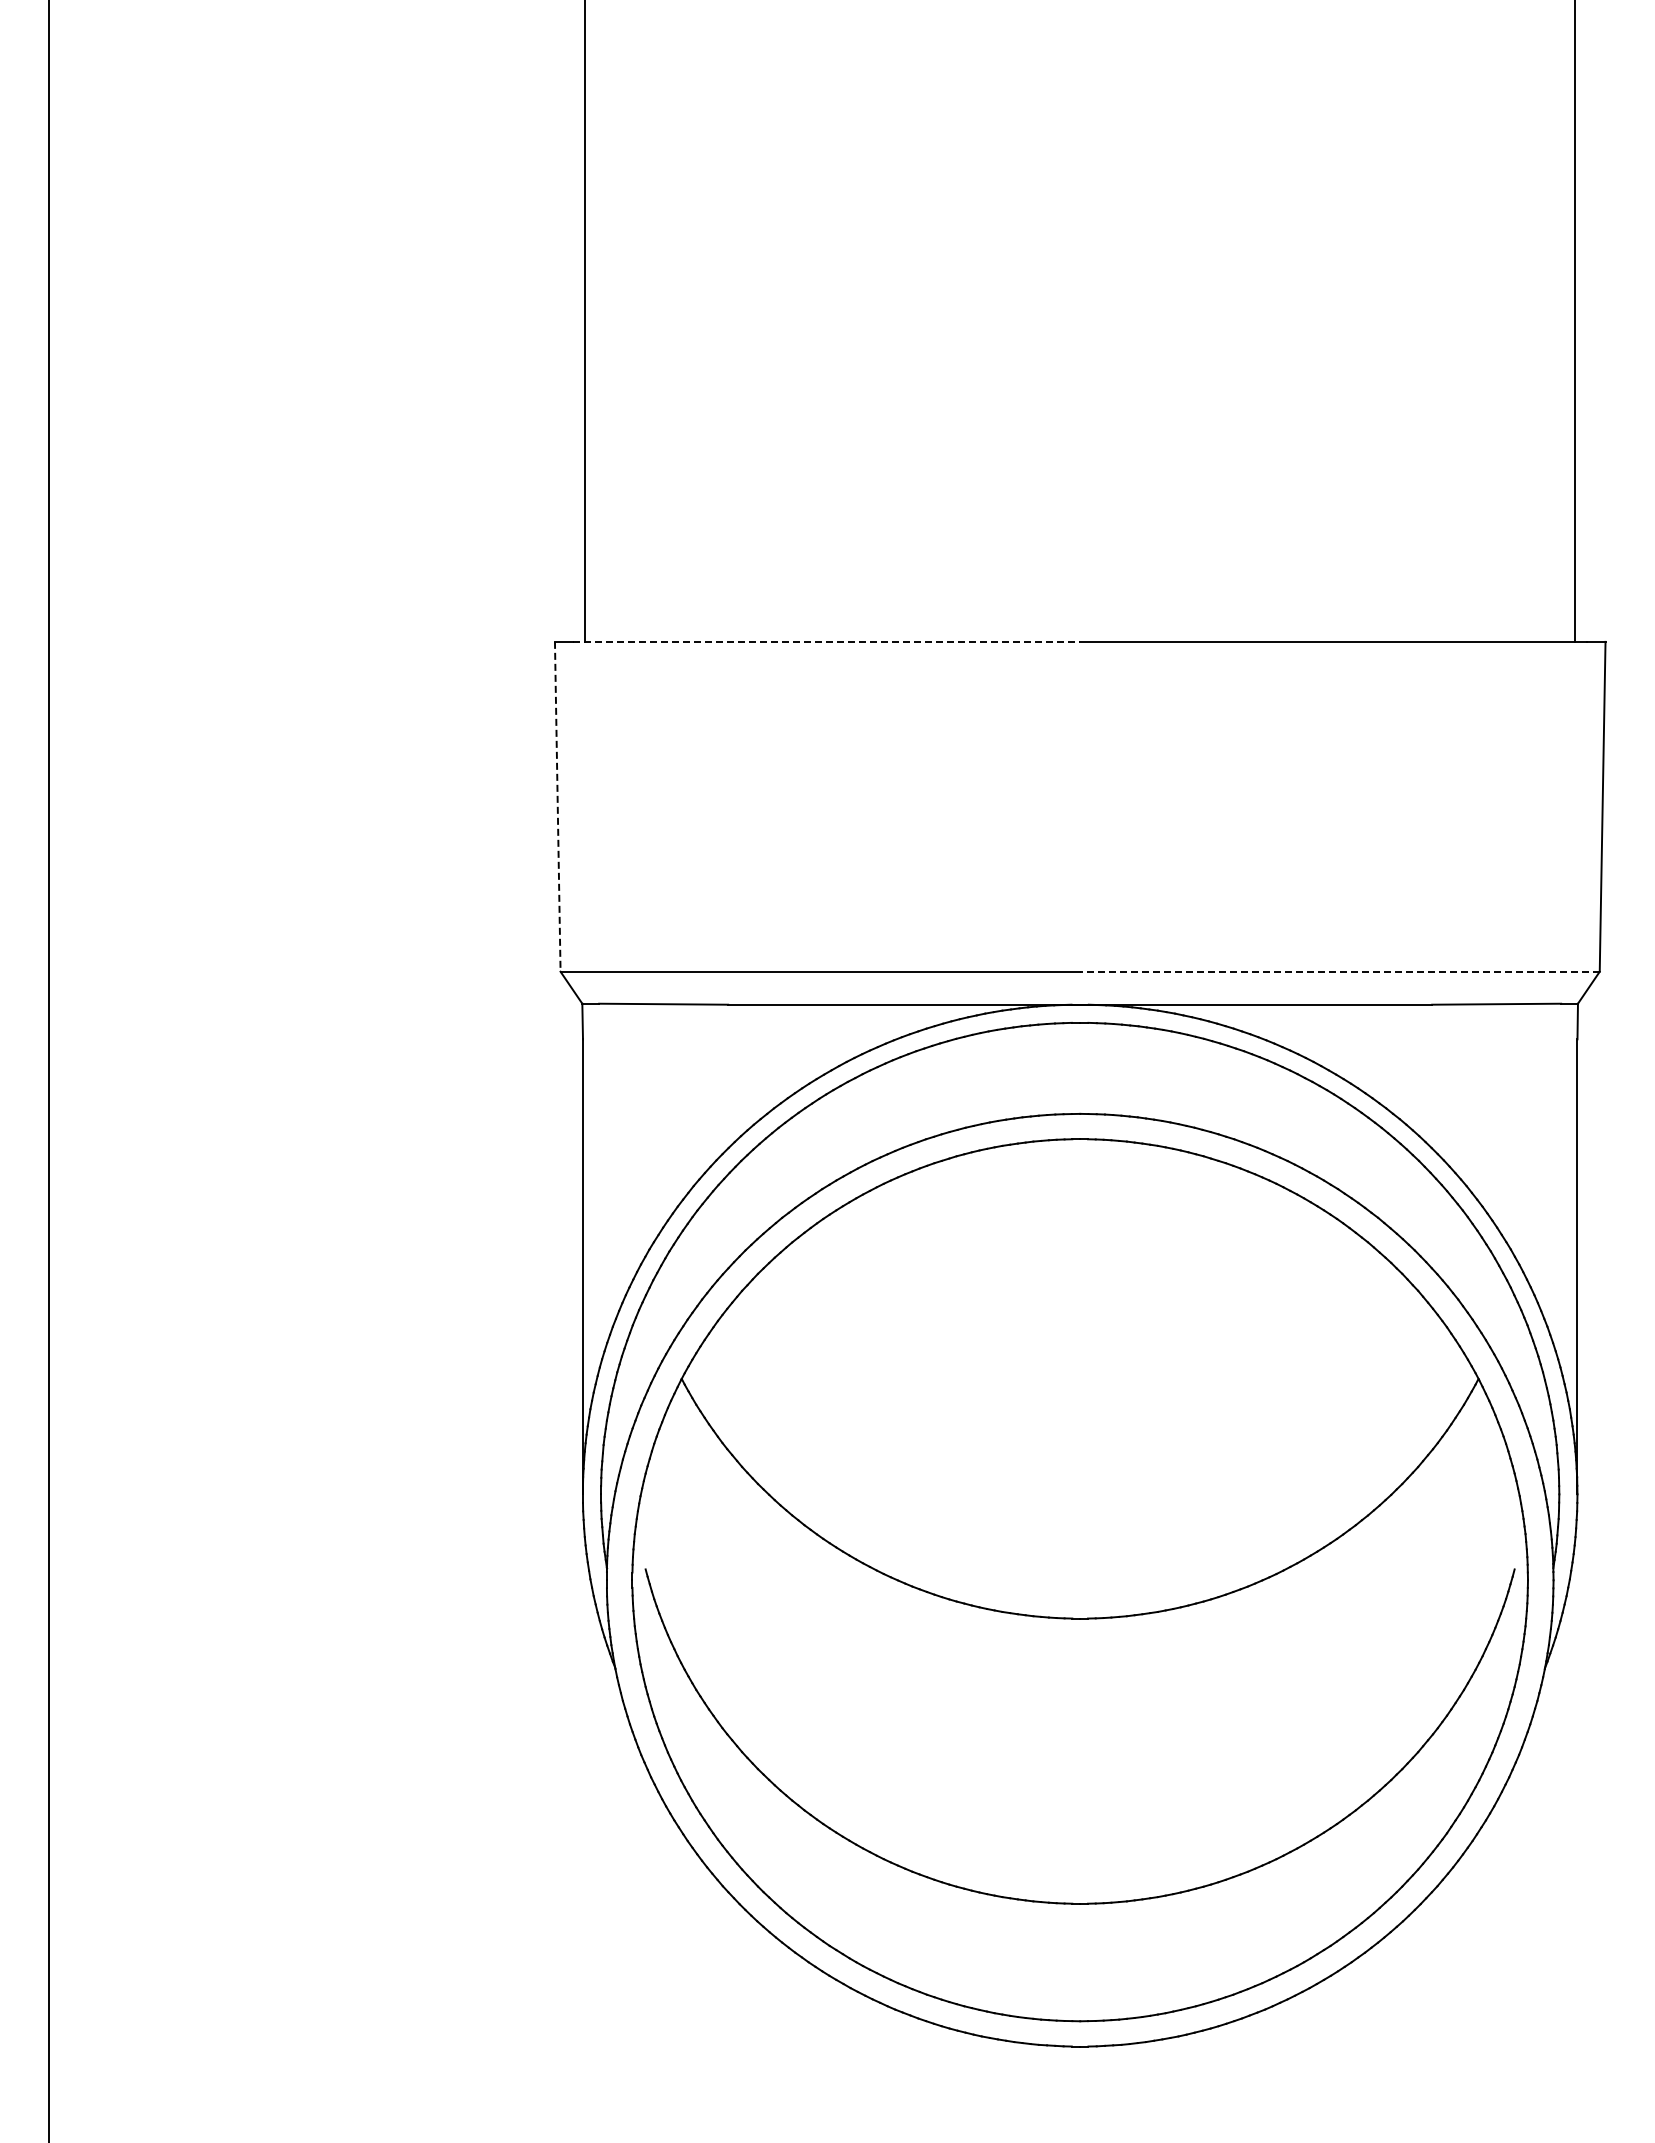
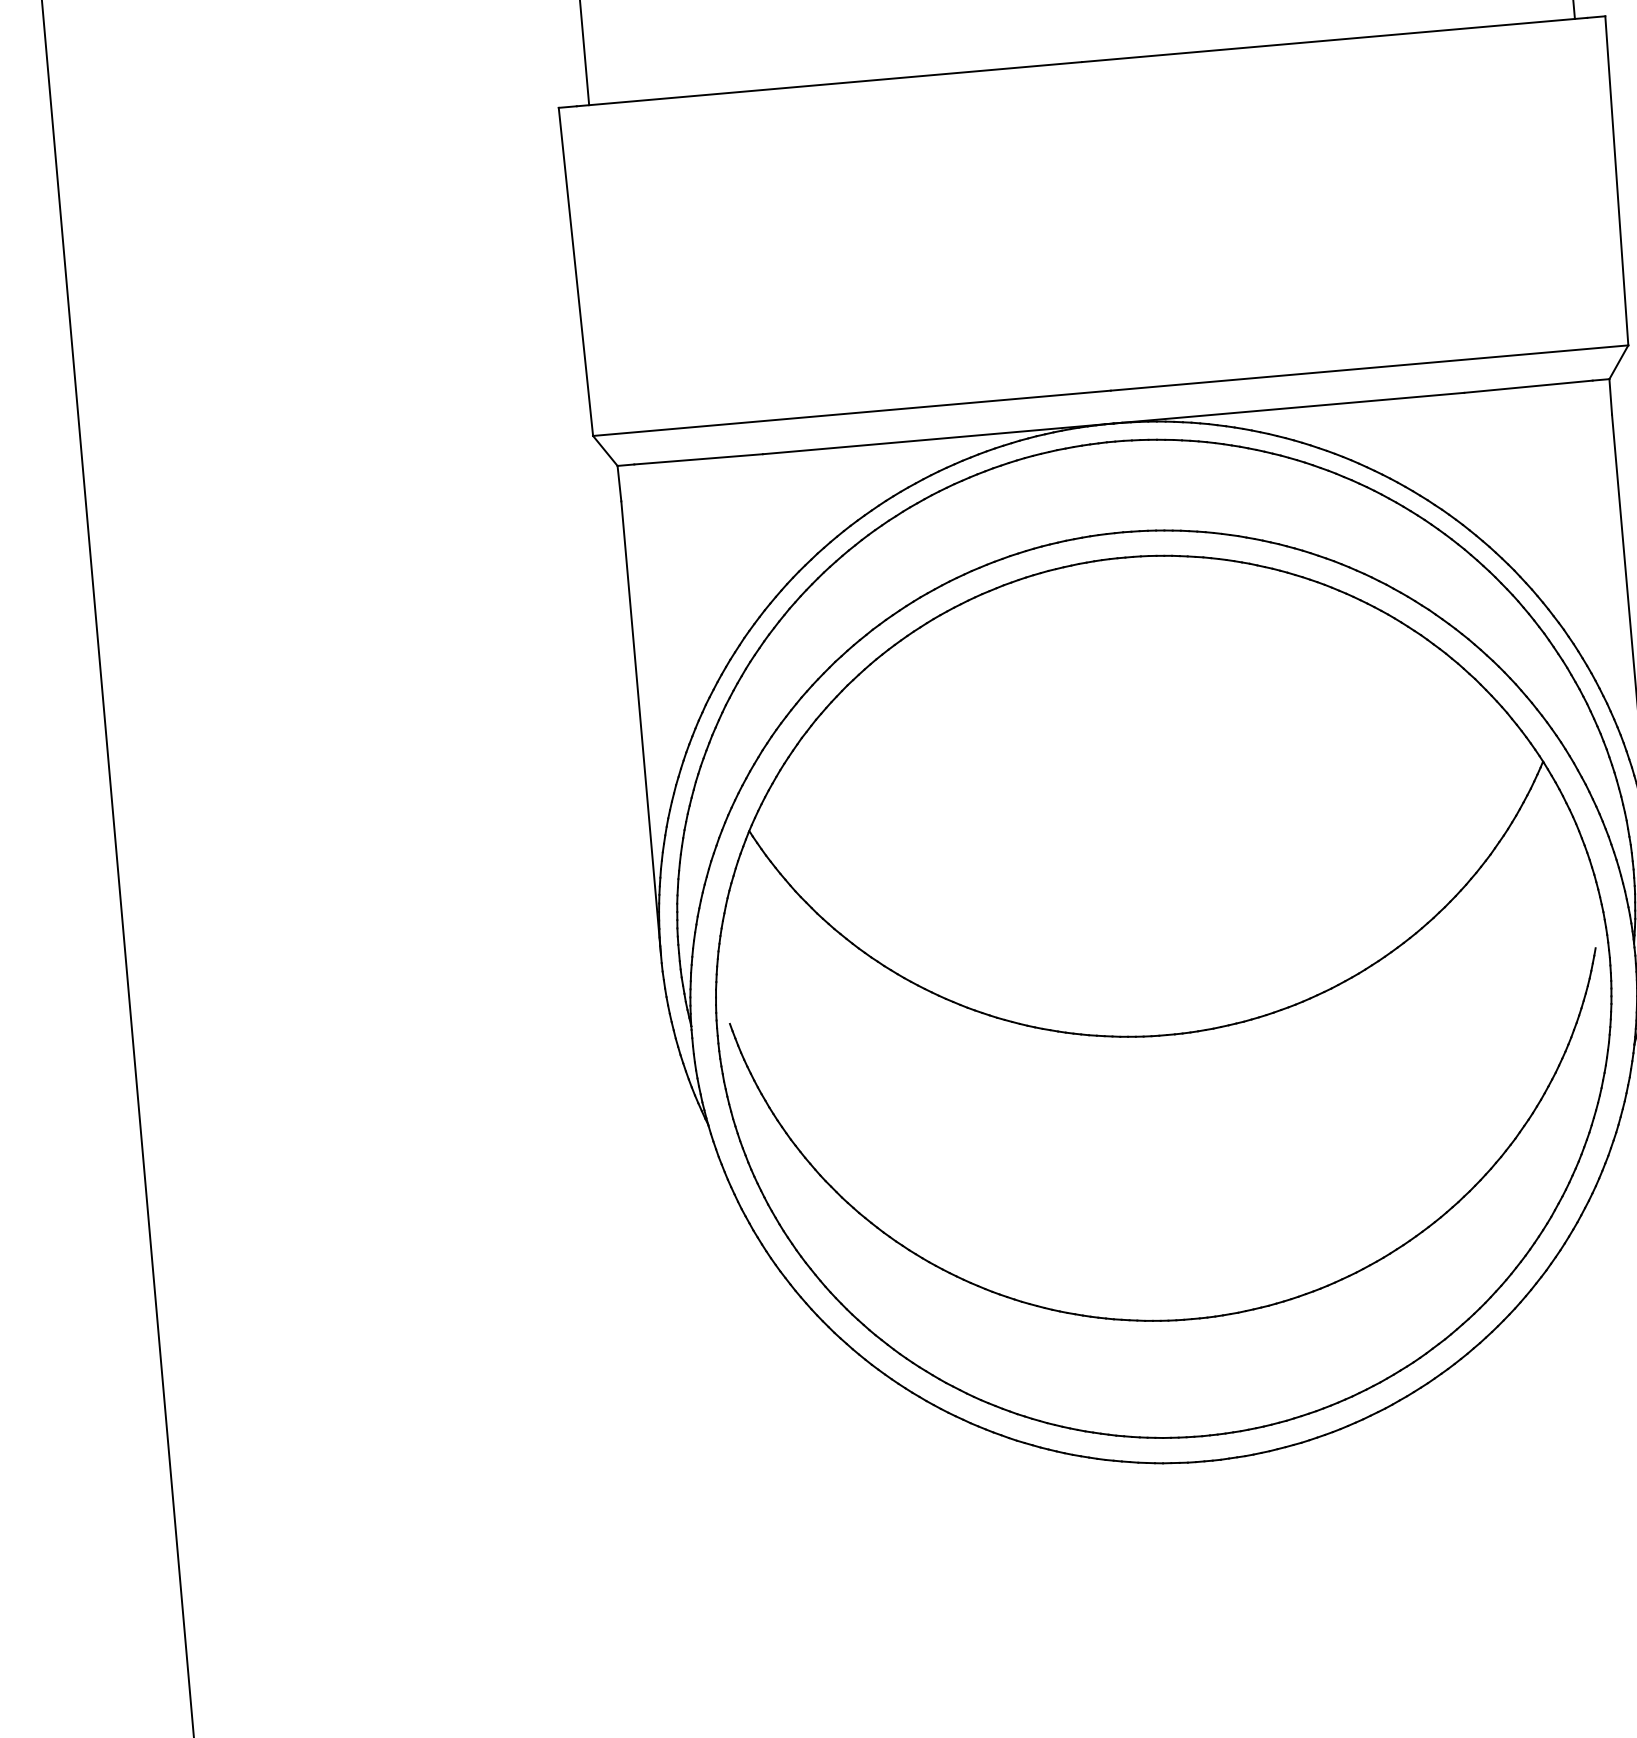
line: (826, 641) -> (829, 83), dashed -> solid
line: (557, 806) -> (575, 271), dashed -> solid
line: (1339, 971) -> (1369, 367), dashed -> solid

